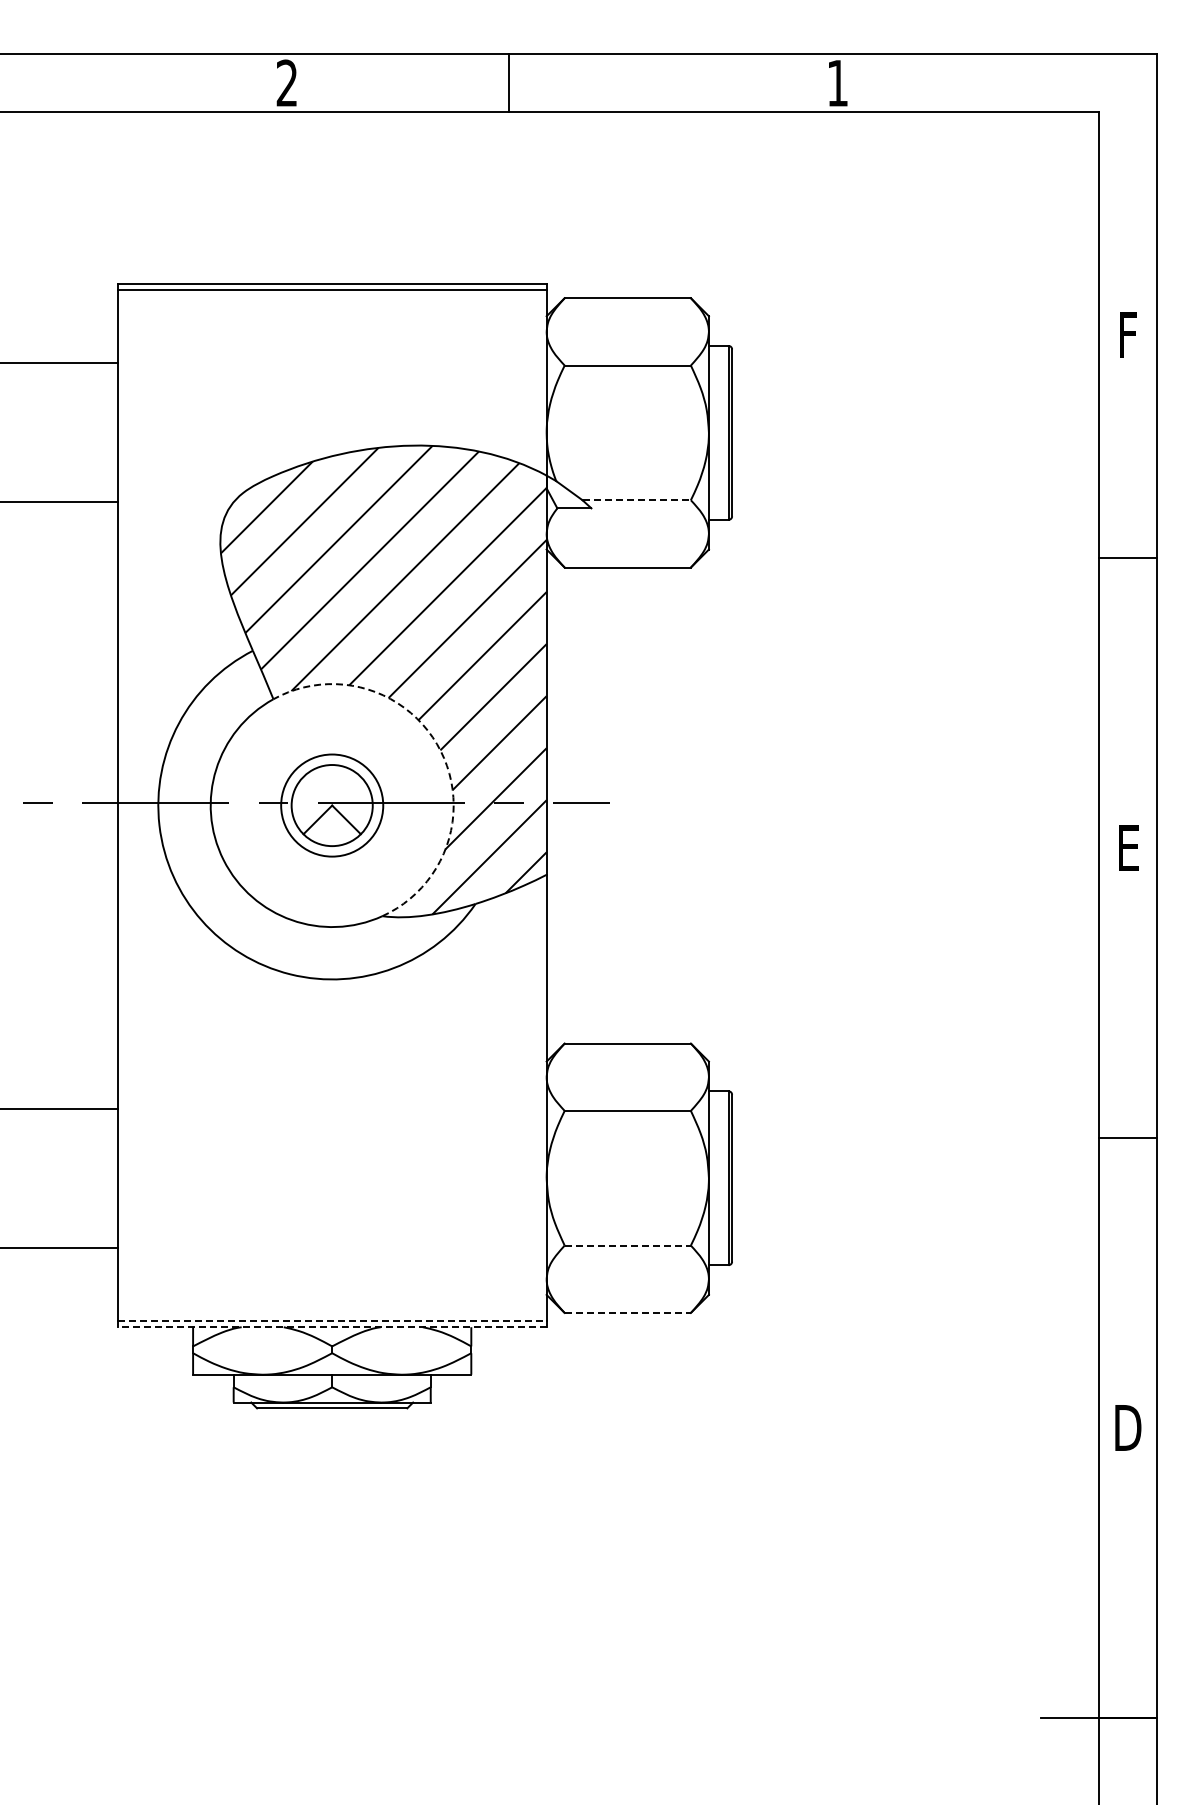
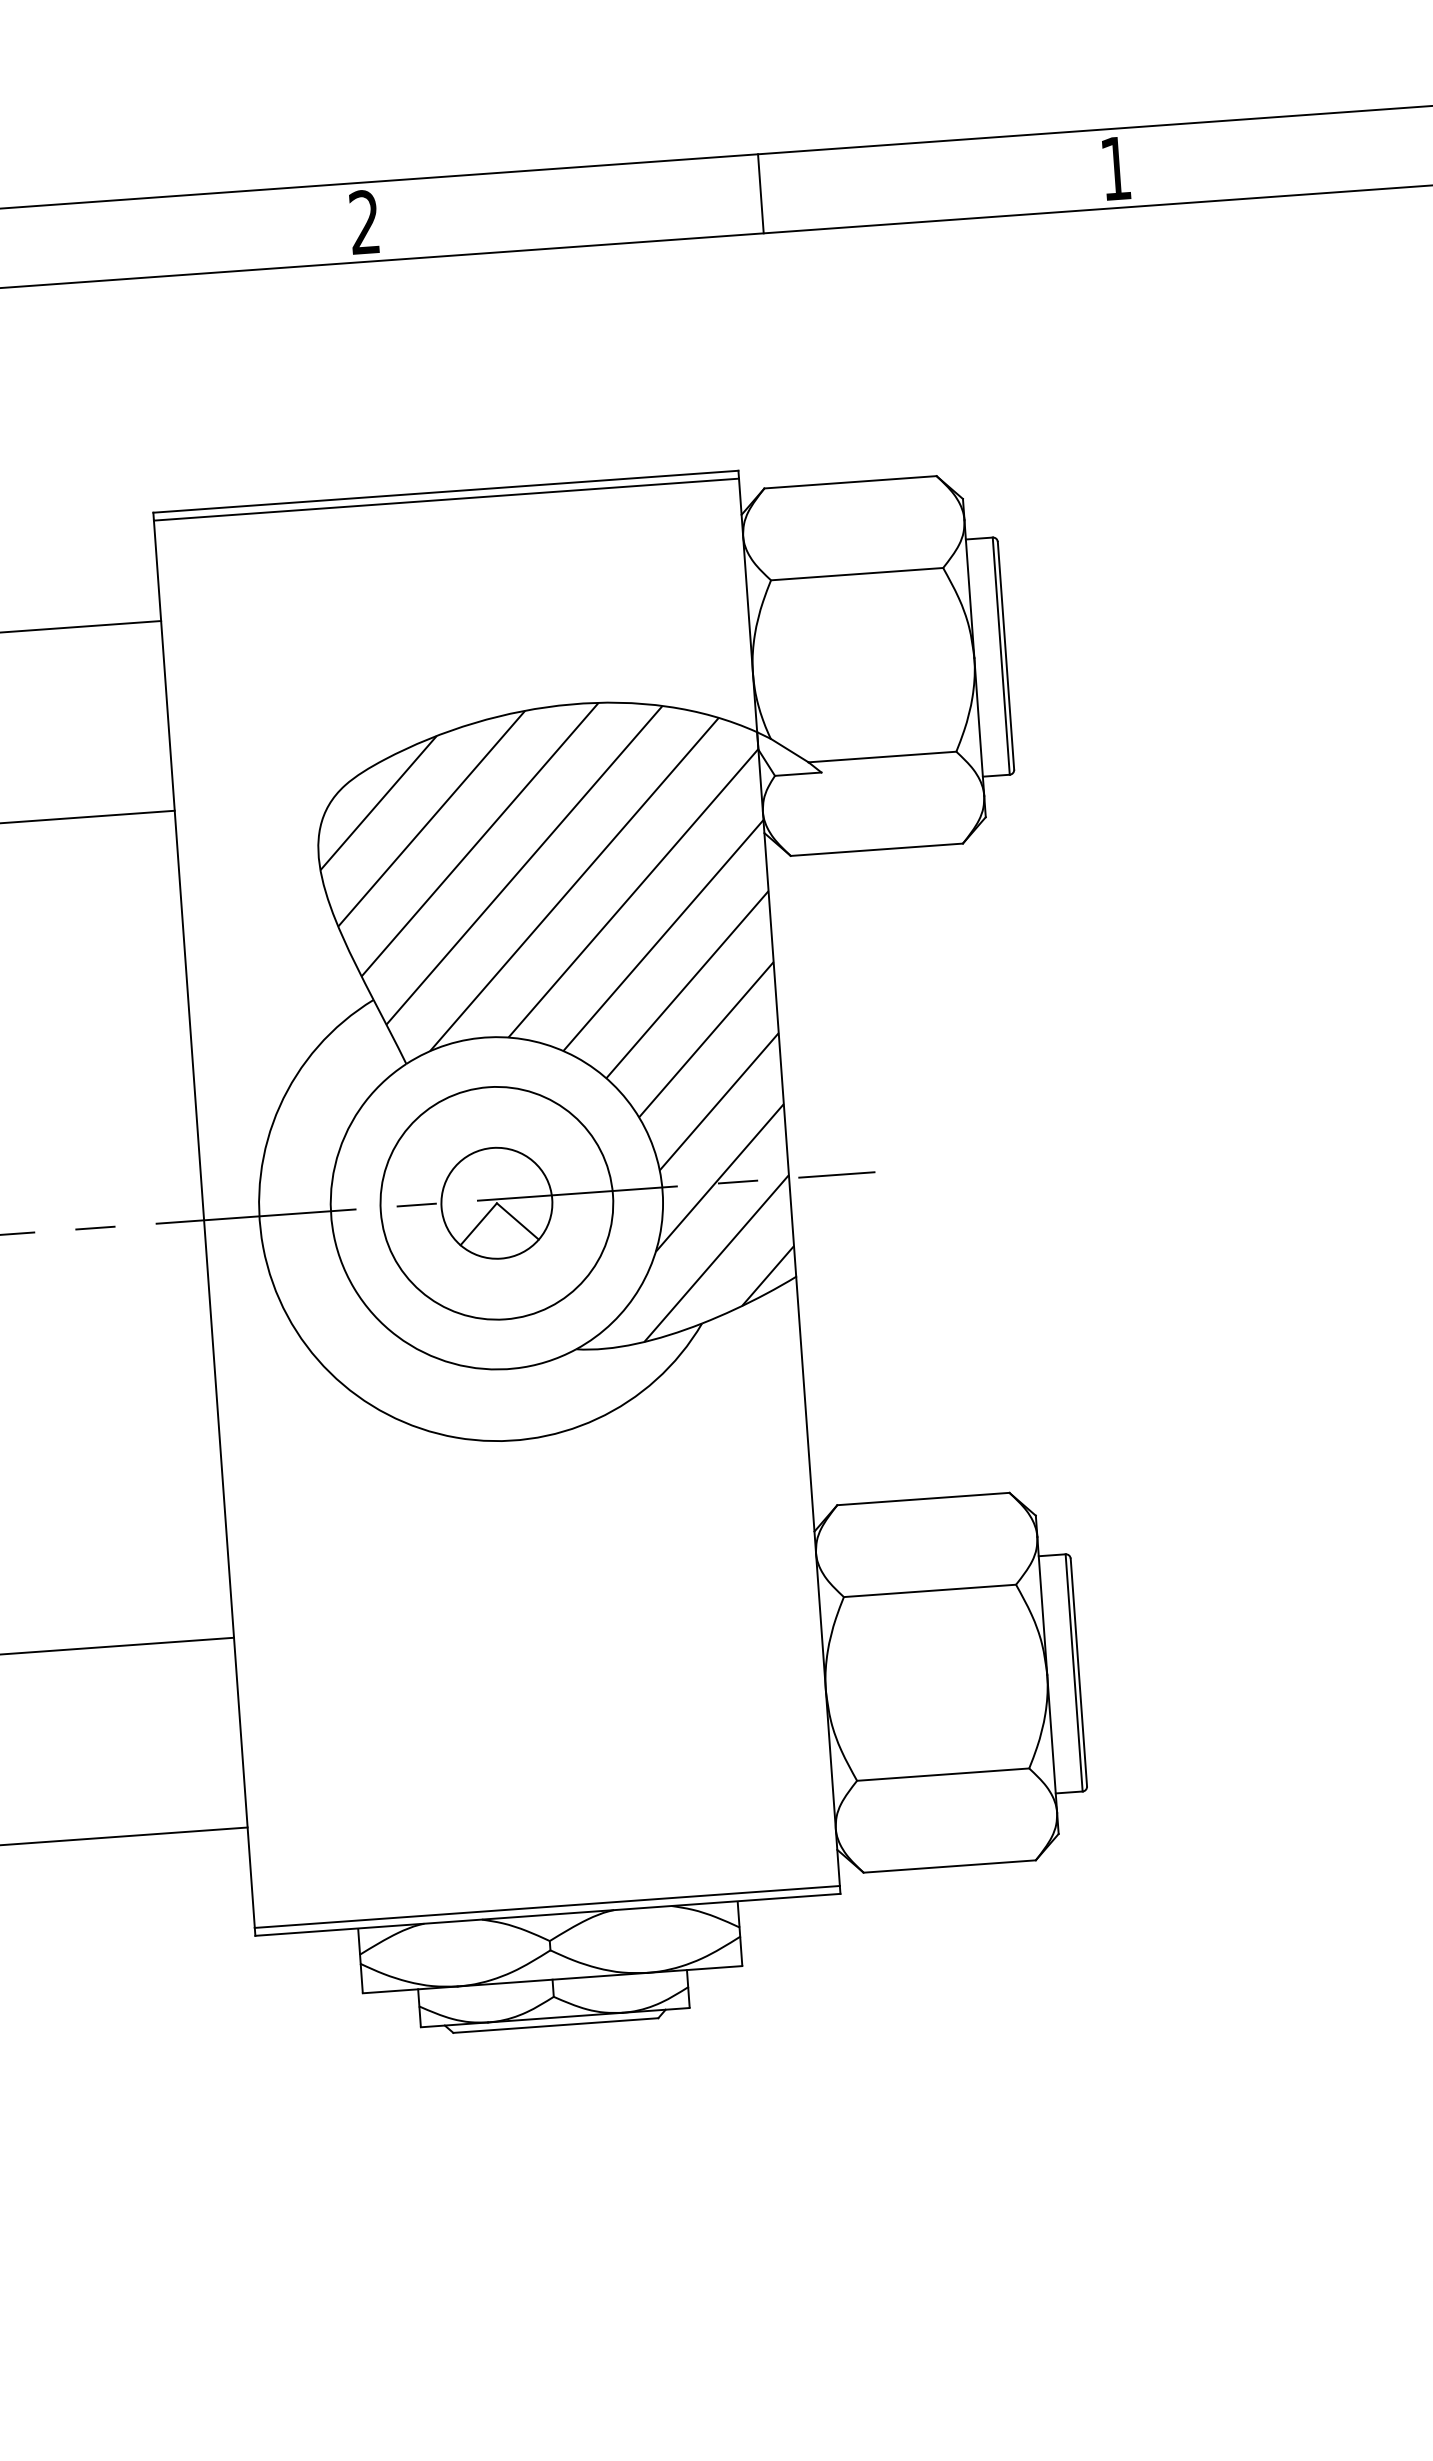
line: (508, 83) -> (760, 194), moved
line: (637, 500) -> (883, 757), dashed -> solid
arc: (440, 751) -> (639, 1118), dashed -> solid
circle: (332, 805) -> (497, 1203), size x1.67
line: (628, 1245) -> (944, 1774), dashed -> solid
line: (628, 1312) -> (950, 1865), dashed -> solid
line: (332, 1321) -> (547, 1907), dashed -> solid
line: (331, 1327) -> (546, 1915), dashed -> solid

